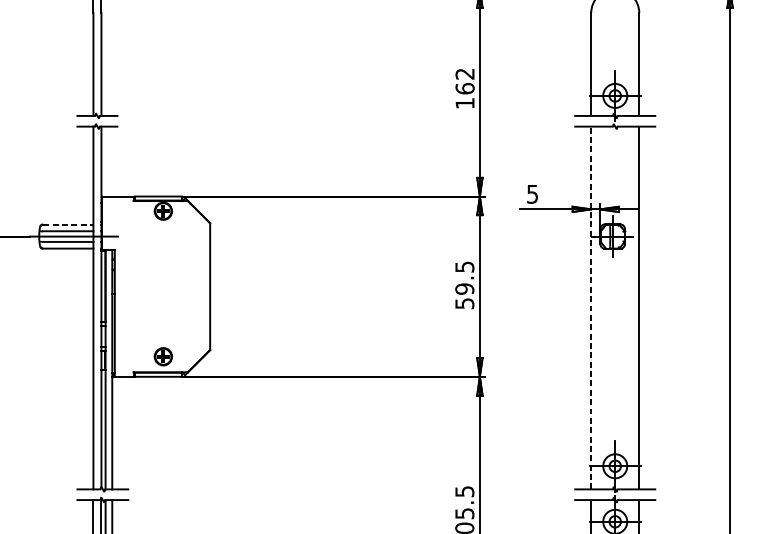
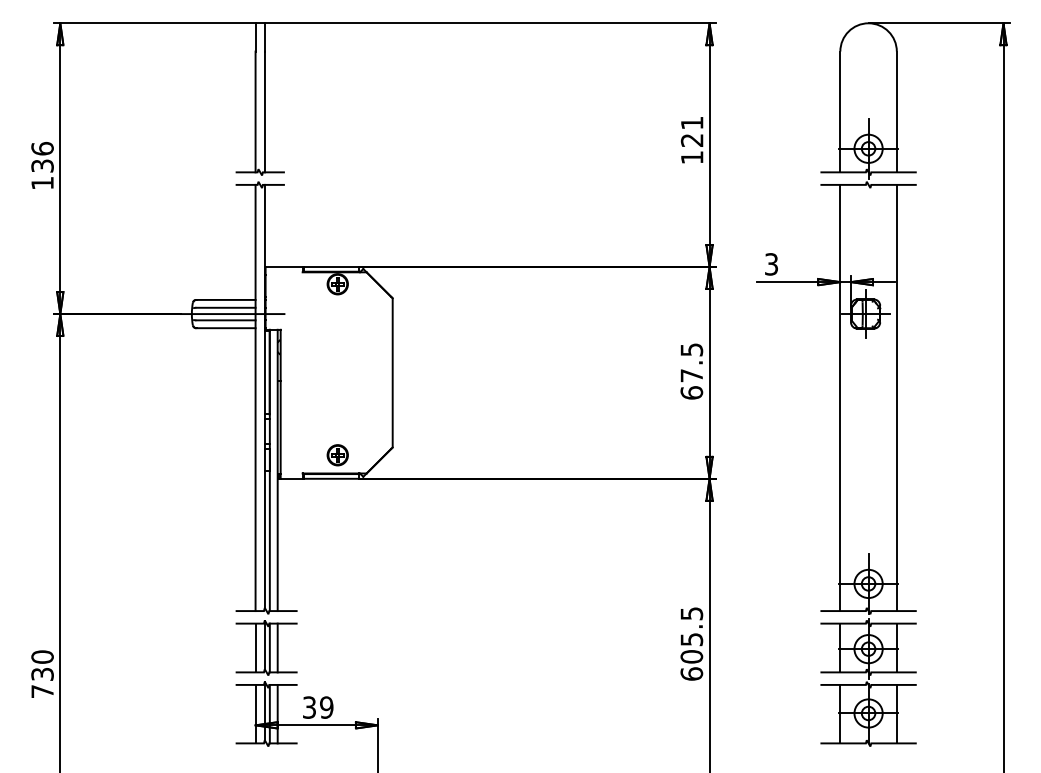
text: (464, 82) -> (691, 132), 162 -> 121
text: (532, 194) -> (771, 264), 5 -> 3
line: (68, 224) -> (226, 299), dashed -> solid
text: (464, 296) -> (691, 384), 59.5 -> 67.5
line: (591, 307) -> (840, 397), dashed -> solid

